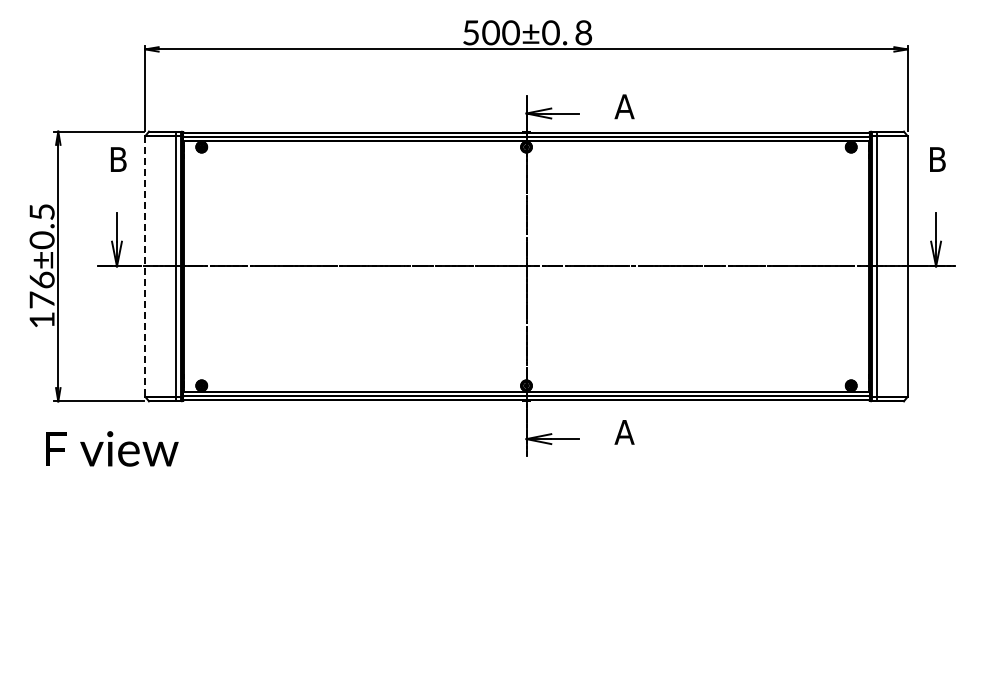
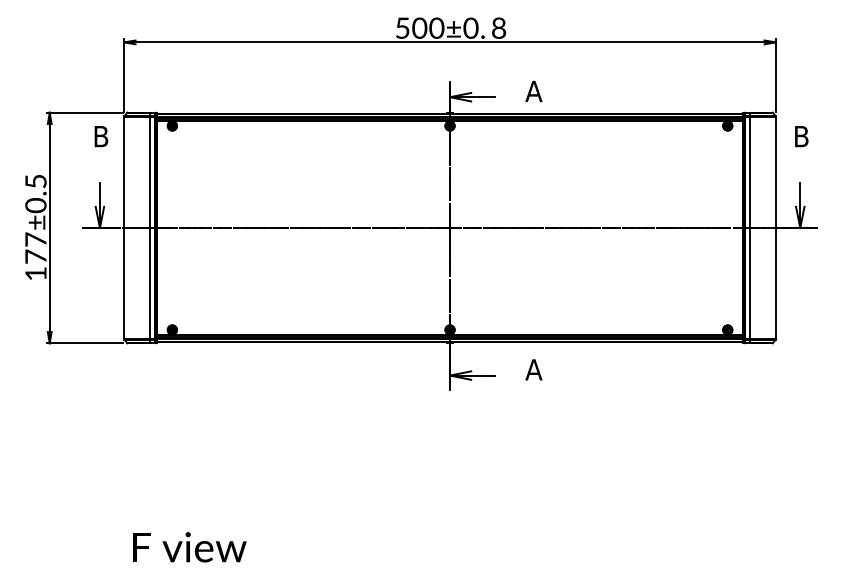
line: (145, 266) -> (124, 228), dashed -> solid
text: (41, 279) -> (35, 239), 176±0.5 -> 177±0.5
text: (112, 448) -> (190, 546), moved

